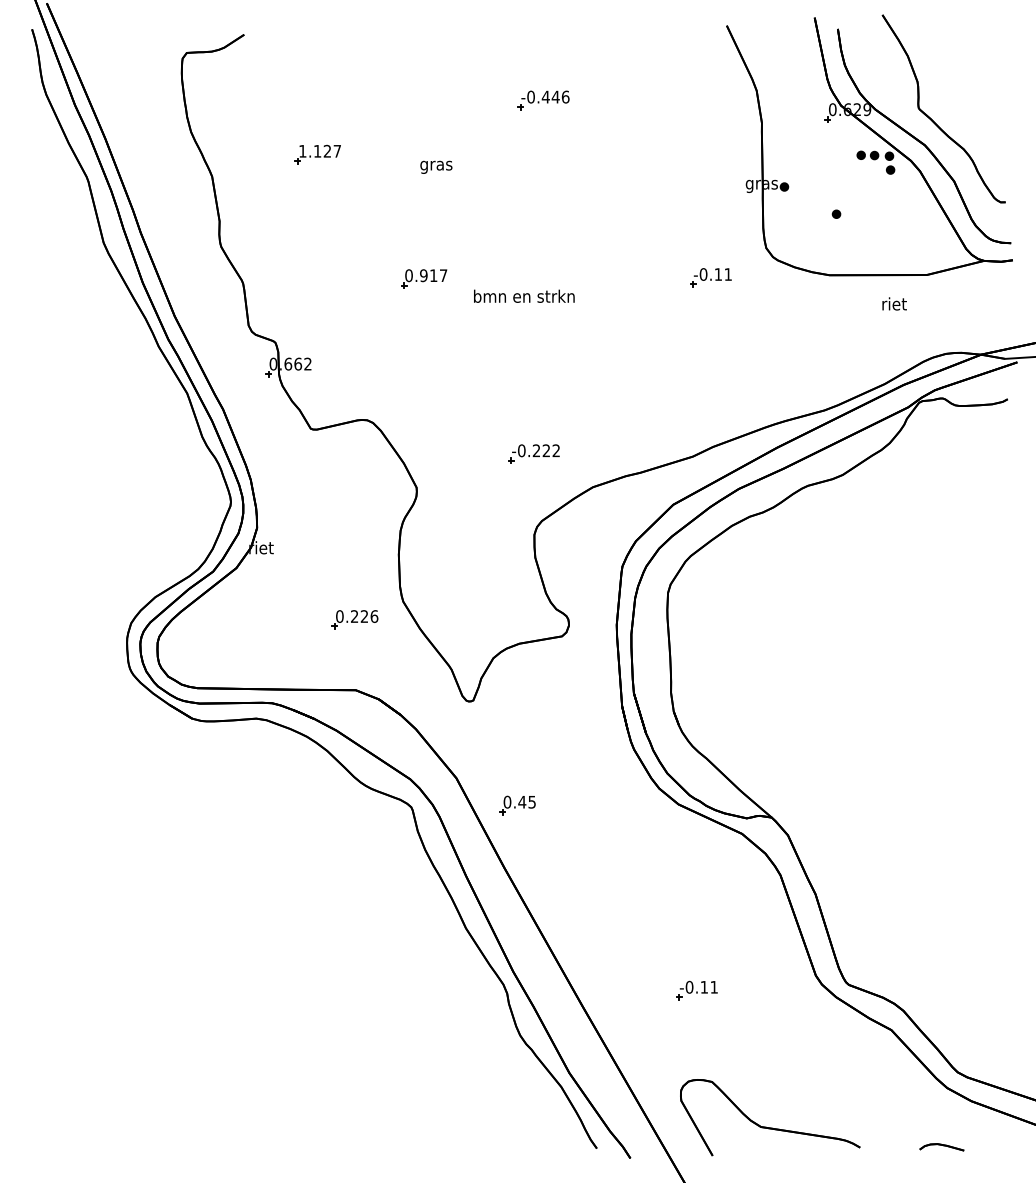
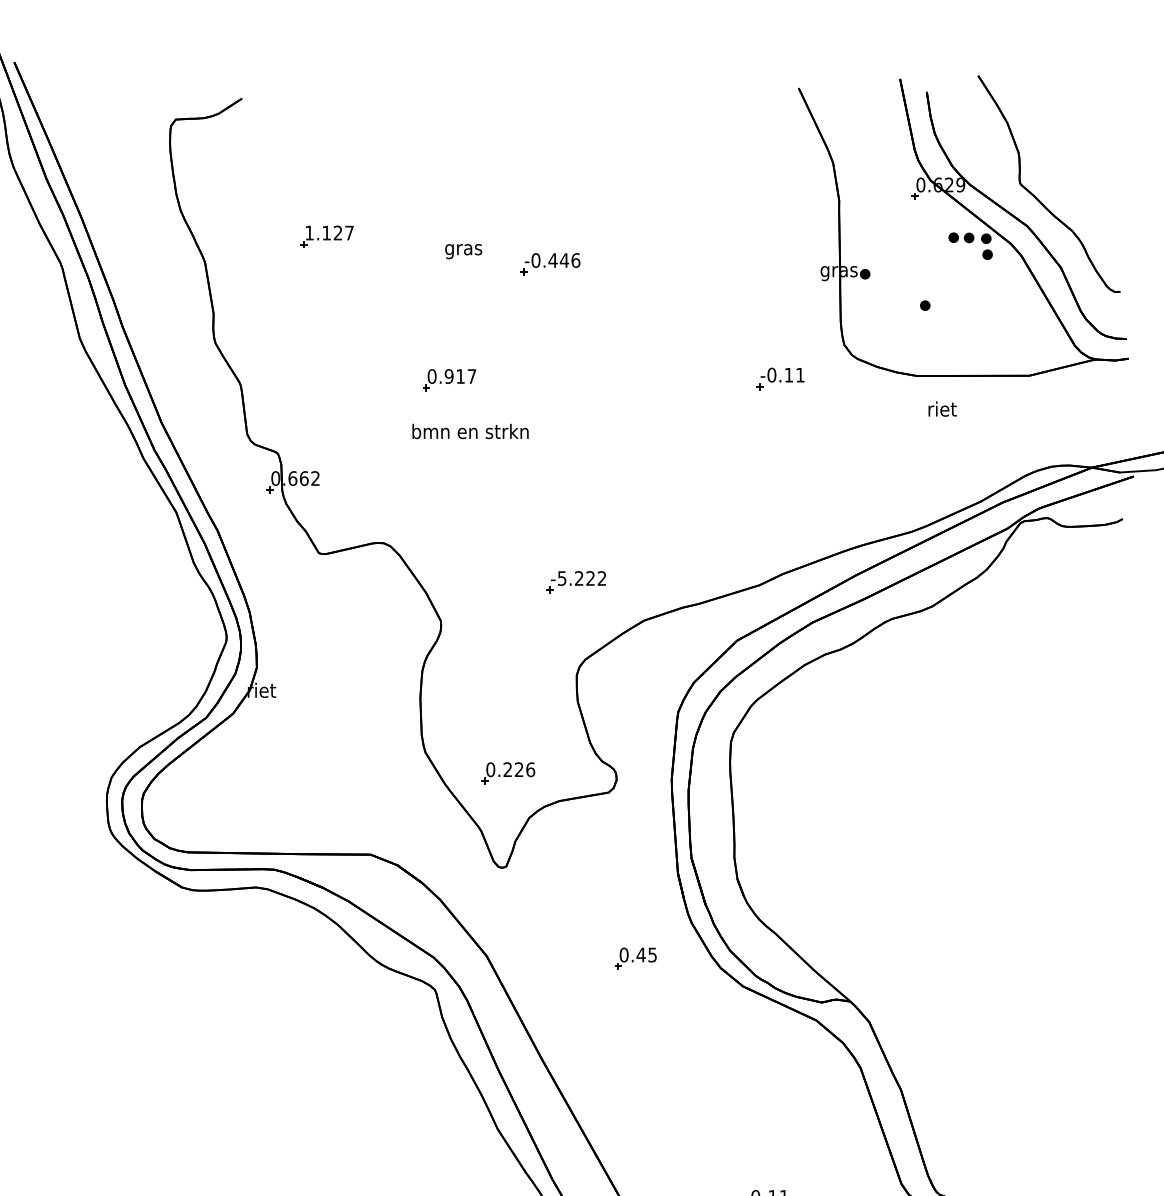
part: (543, 100) -> (550, 264), moved
text: (524, 295) -> (470, 430), moved
text: (894, 303) -> (942, 408), moved
text: (521, 450) -> (561, 578), -0.222 -> -5.222
part: (354, 619) -> (507, 773), moved
part: (517, 805) -> (635, 958), moved

